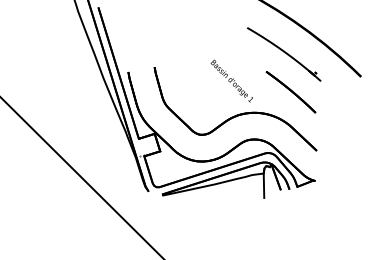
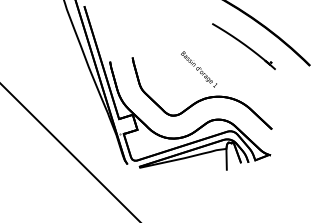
part: (290, 92) -> (249, 79), removed

